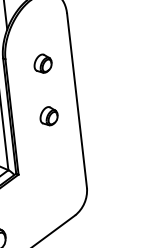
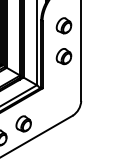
part: (42, 63) -> (63, 25), size x1.43
part: (48, 116) -> (63, 56), size x1.43

